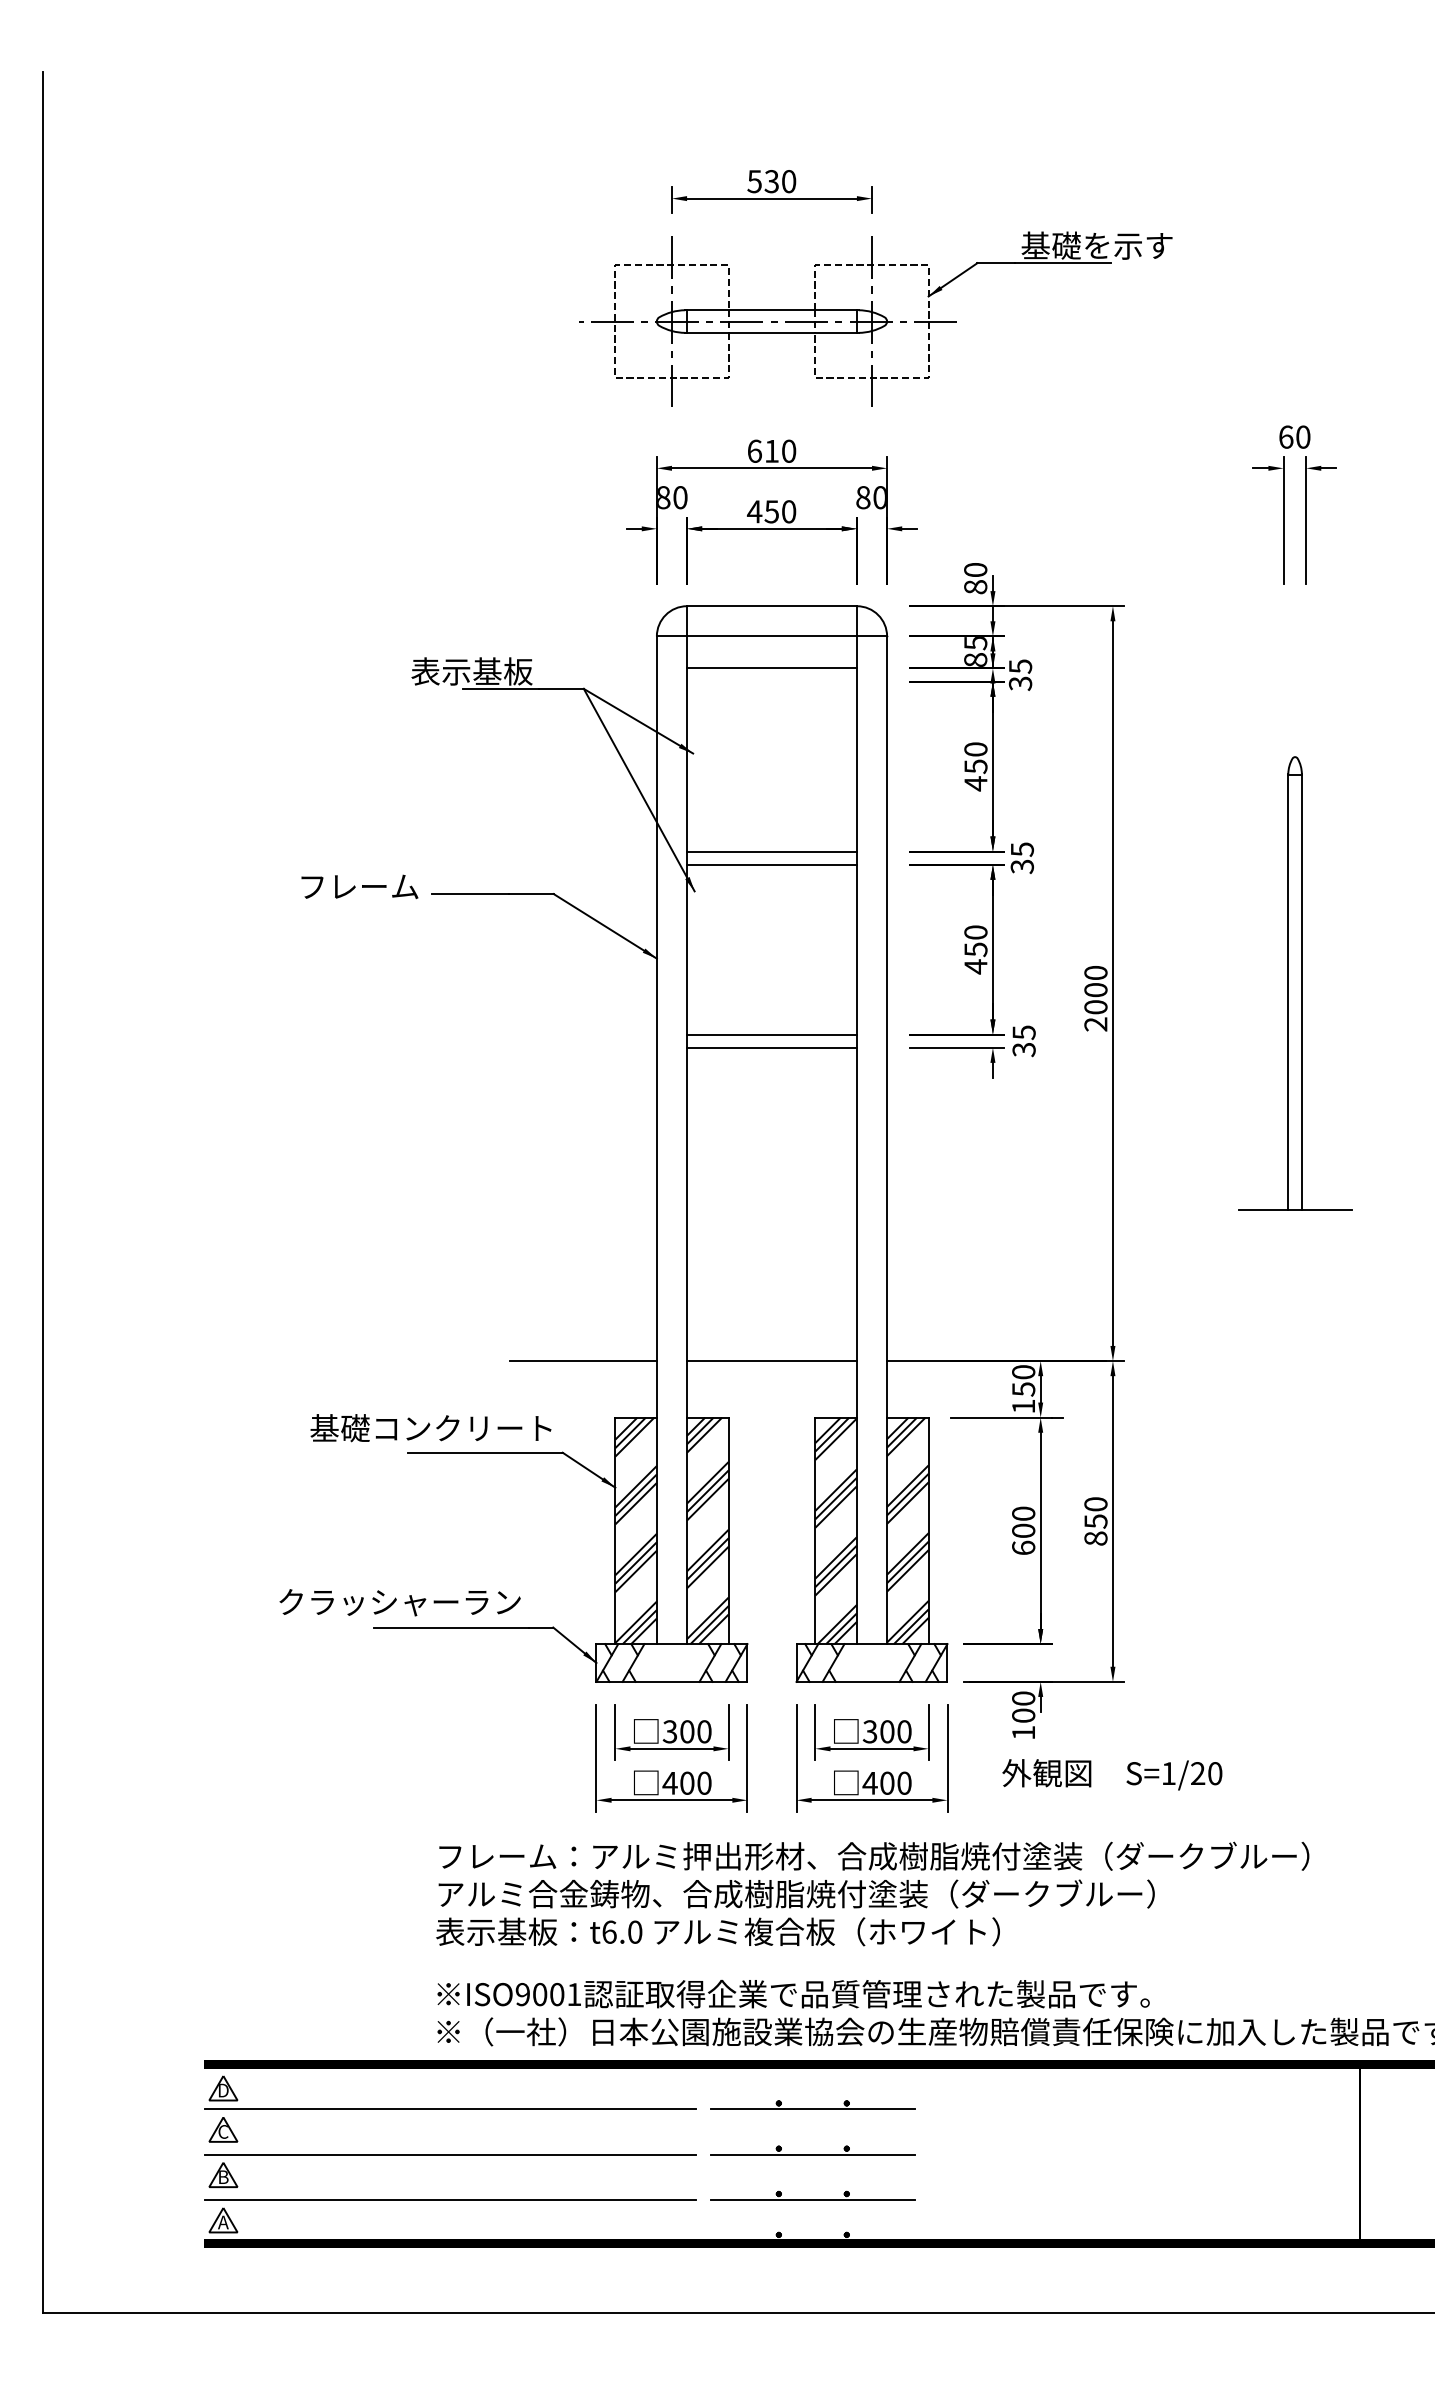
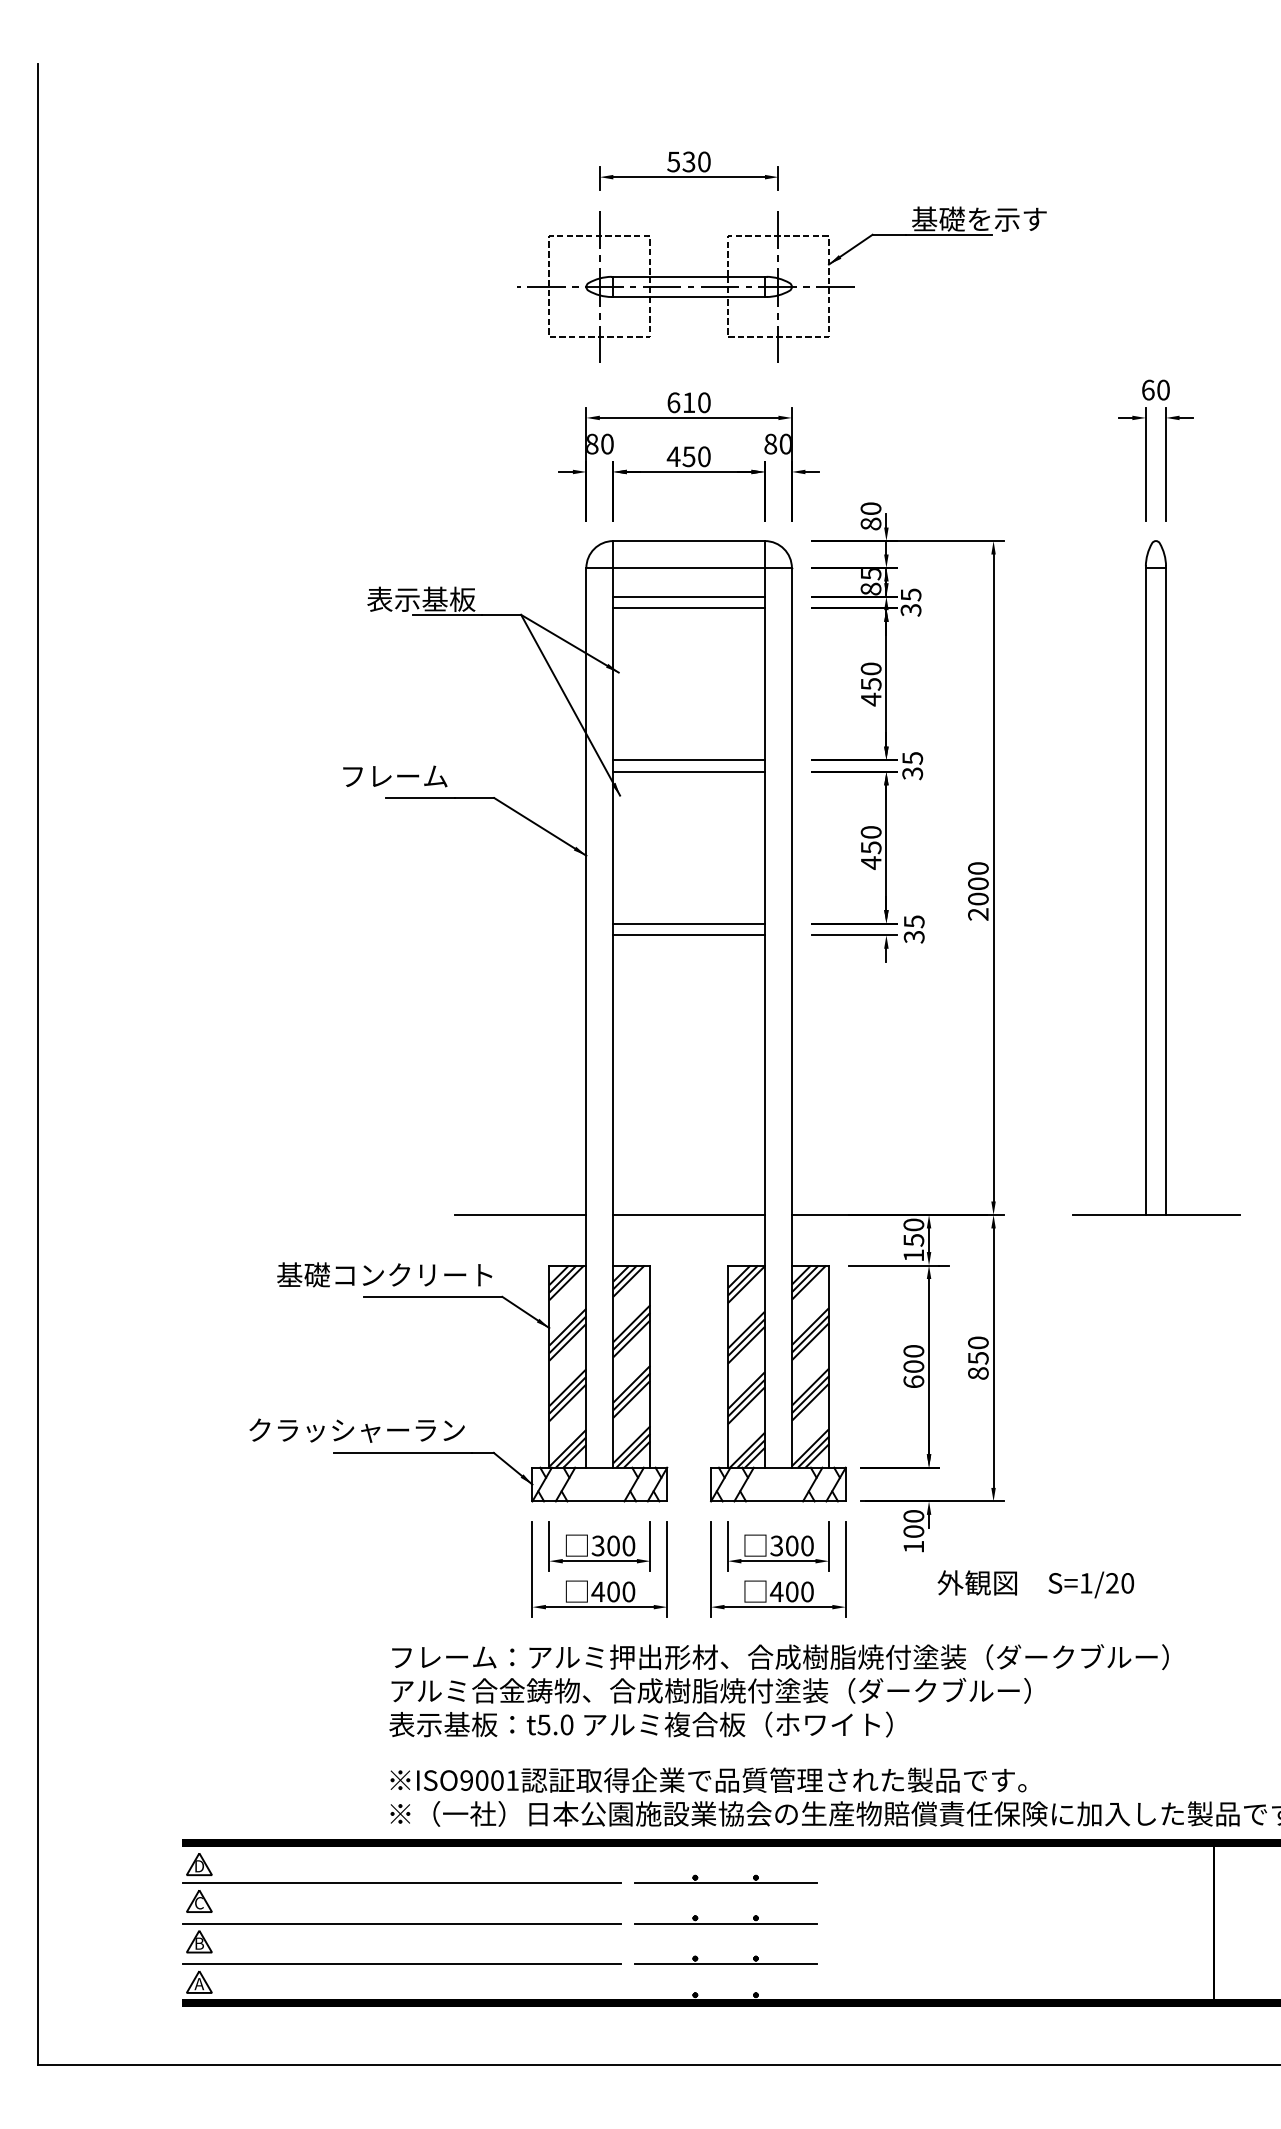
line: (771, 681) -> (688, 608), added
text: (359, 886) -> (394, 776), moved
part: (1295, 983) -> (1156, 877), size x1.67
text: (1112, 1774) -> (1036, 1584), moved
text: (609, 1931) -> (544, 1724), t6.0 -> t5.0

